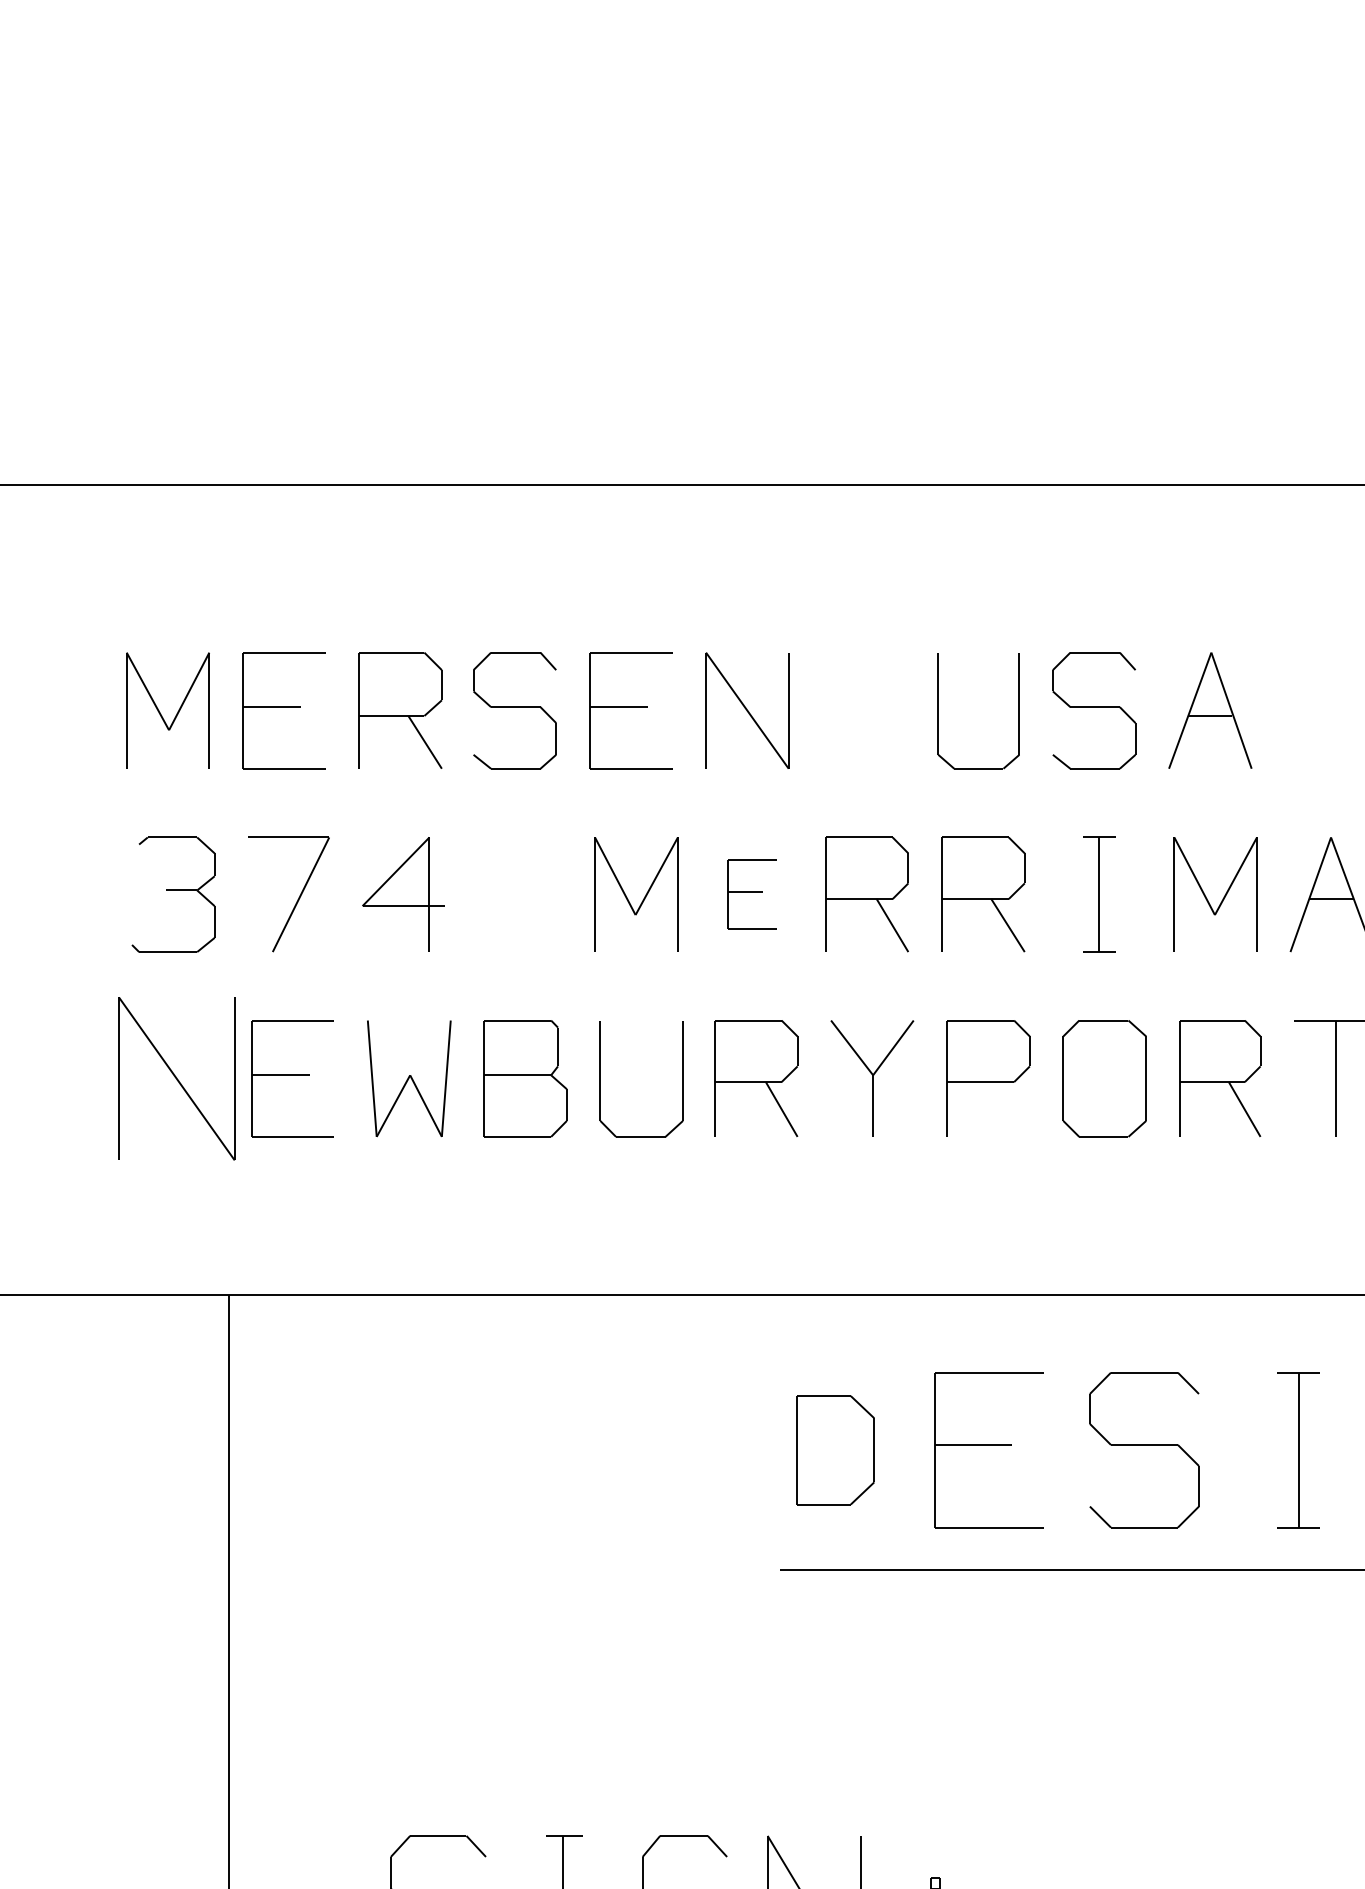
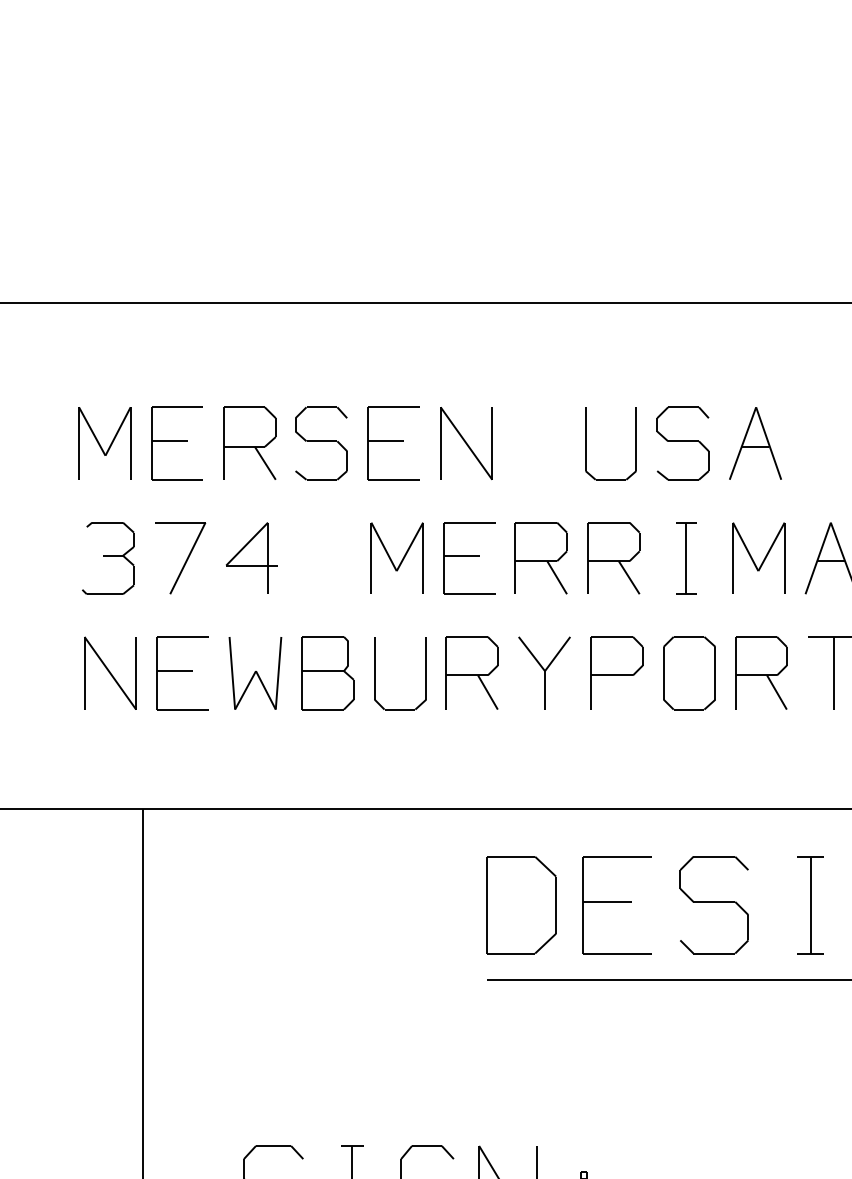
part: (752, 894) -> (469, 558), size x1.67
part: (177, 1077) -> (110, 672), size x0.71
part: (835, 1450) -> (521, 905), size x1.43

